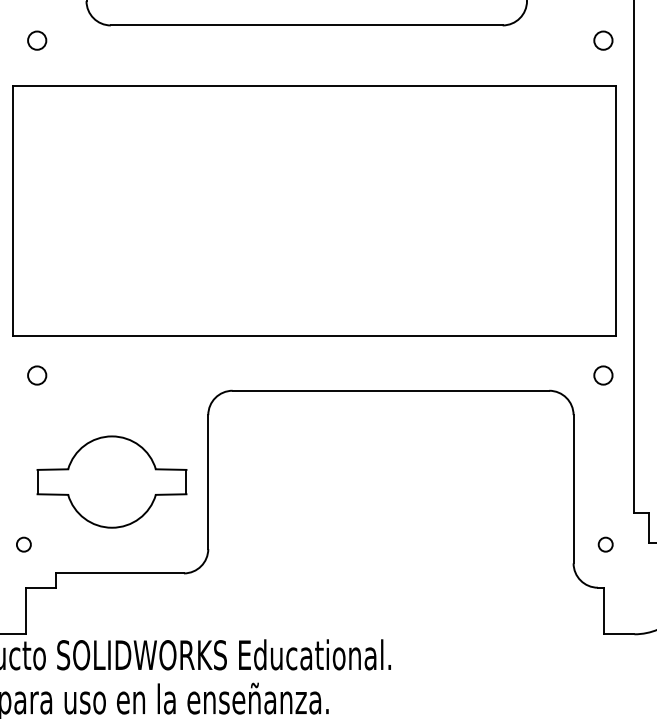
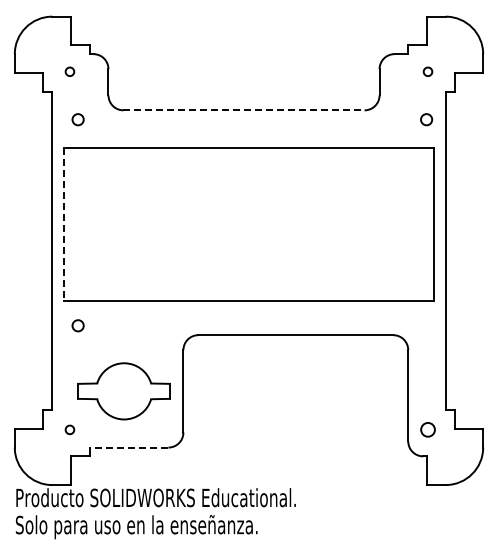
line: (307, 25) -> (244, 110), solid -> dashed
line: (13, 210) -> (63, 224), solid -> dashed
circle: (603, 375) -> (426, 325), removed
circle: (604, 544) -> (427, 429), size x1.6
line: (119, 573) -> (128, 447), solid -> dashed

